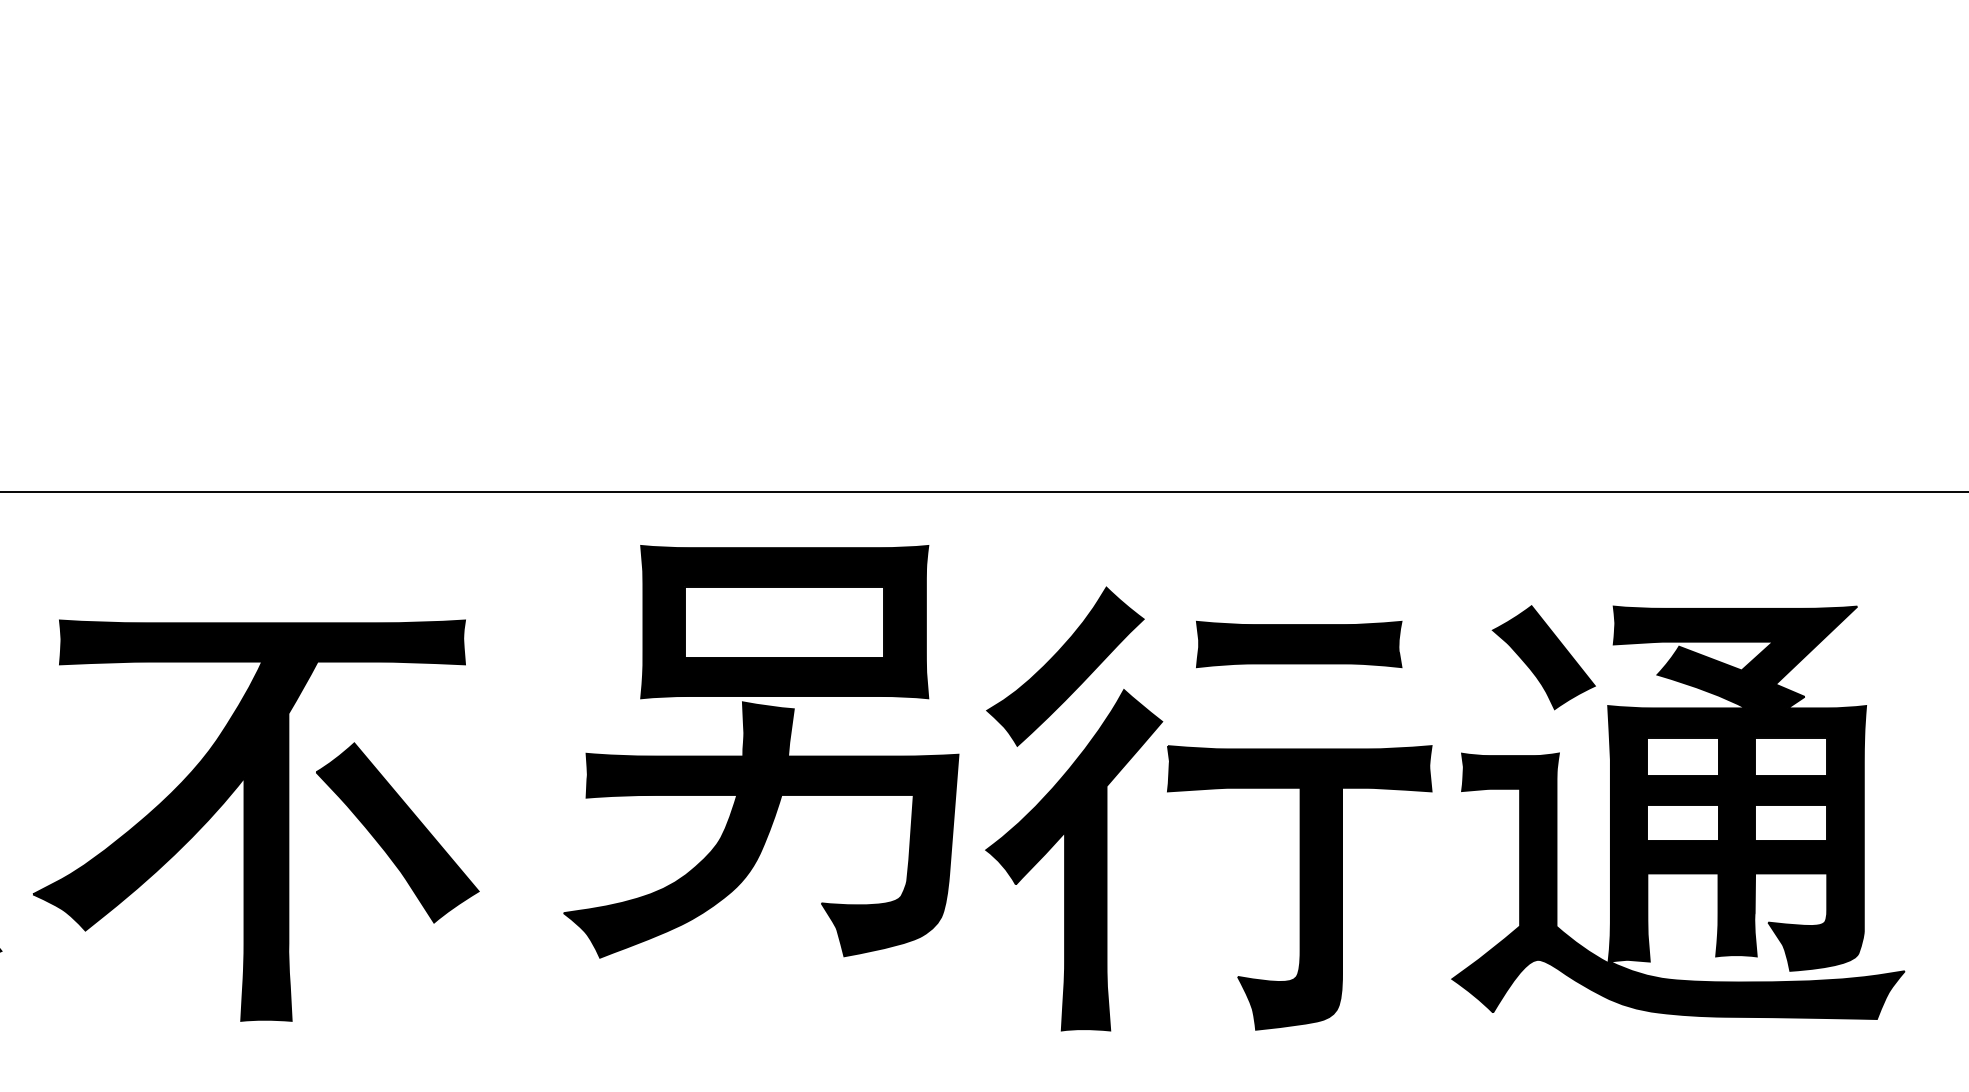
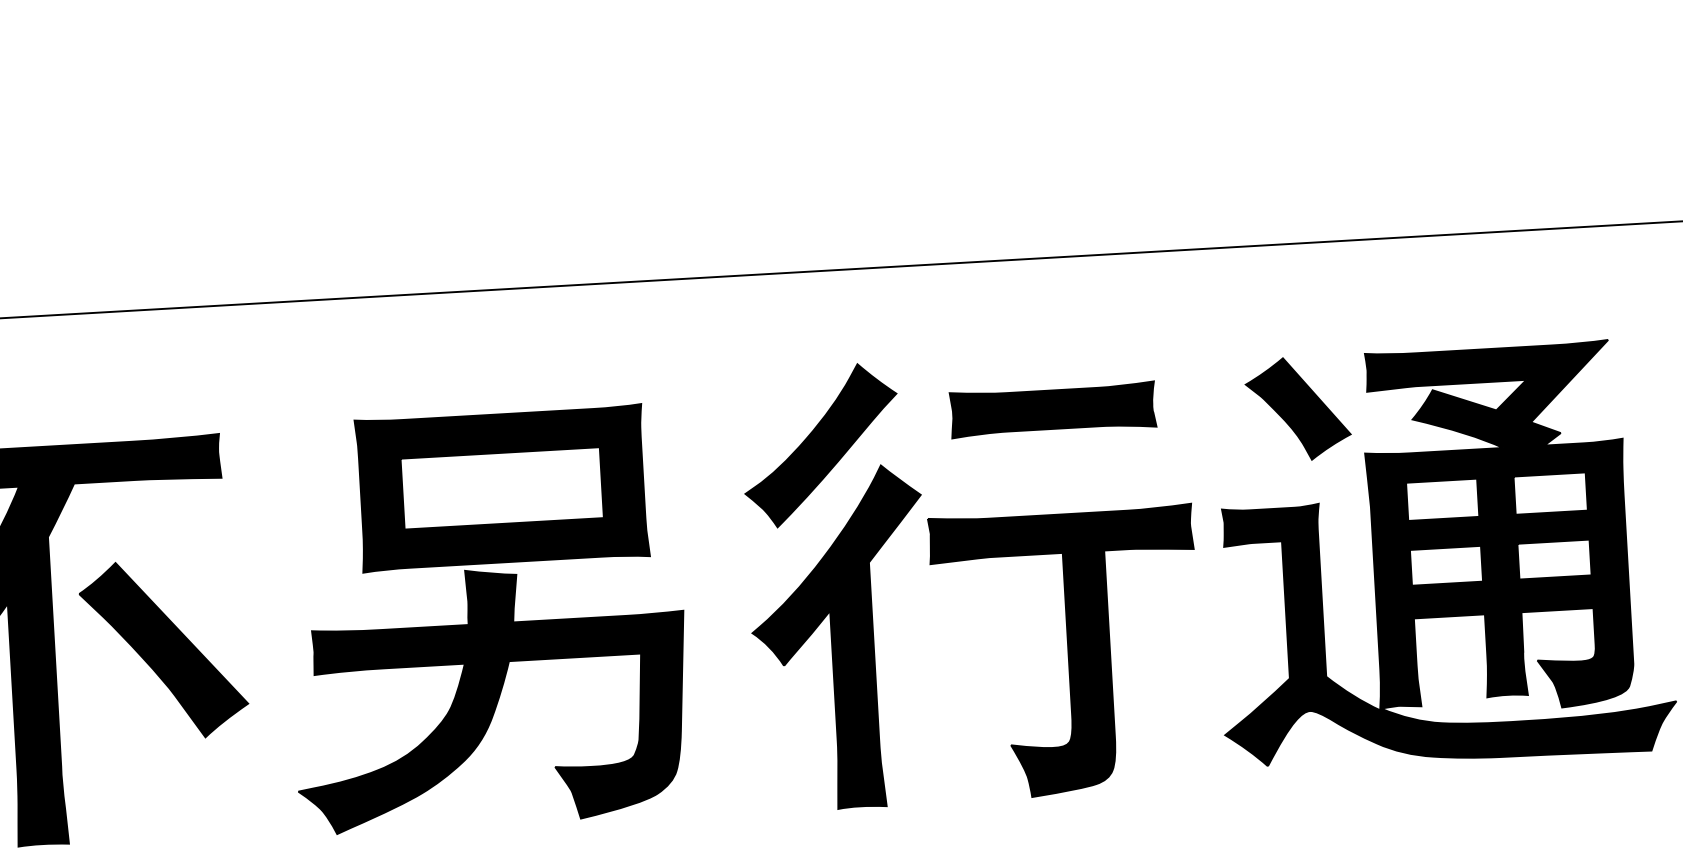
part: (761, 751) -> (486, 618), moved

